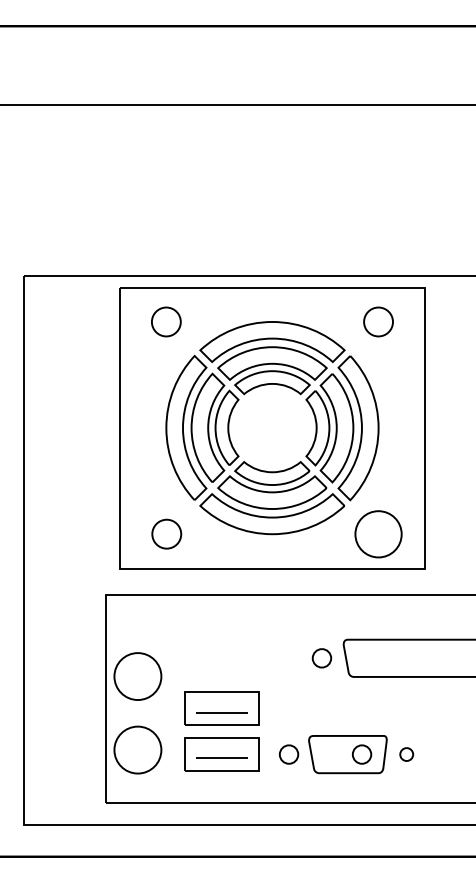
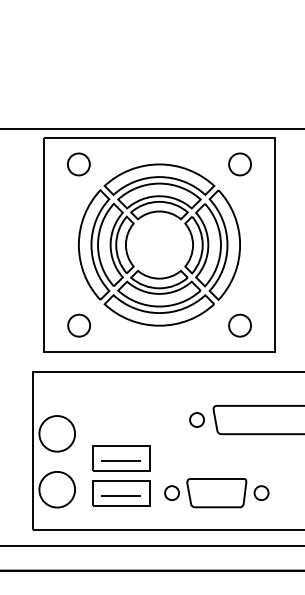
part: (378, 533) -> (240, 325), size x0.62
part: (361, 754) -> (227, 493), removed
part: (406, 754) -> (261, 493), size x1.43

